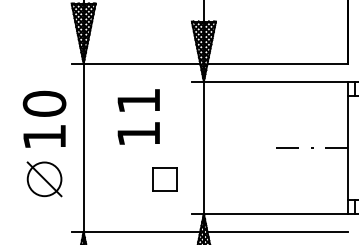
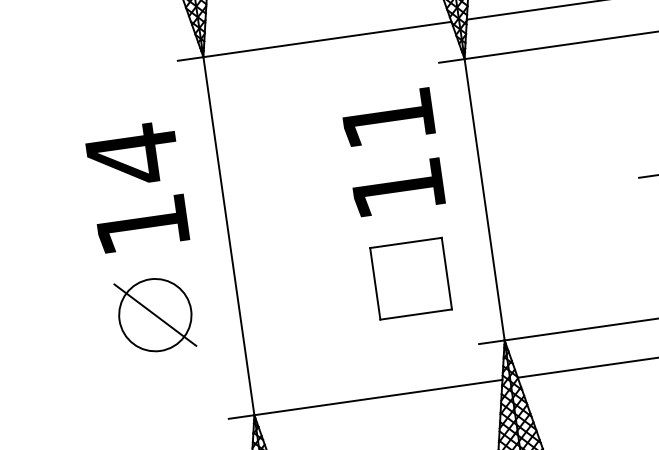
text: (44, 103) -> (132, 153), 10 -> 14
text: (138, 116) -> (392, 151), moved
part: (164, 179) -> (410, 279), size x1.43

